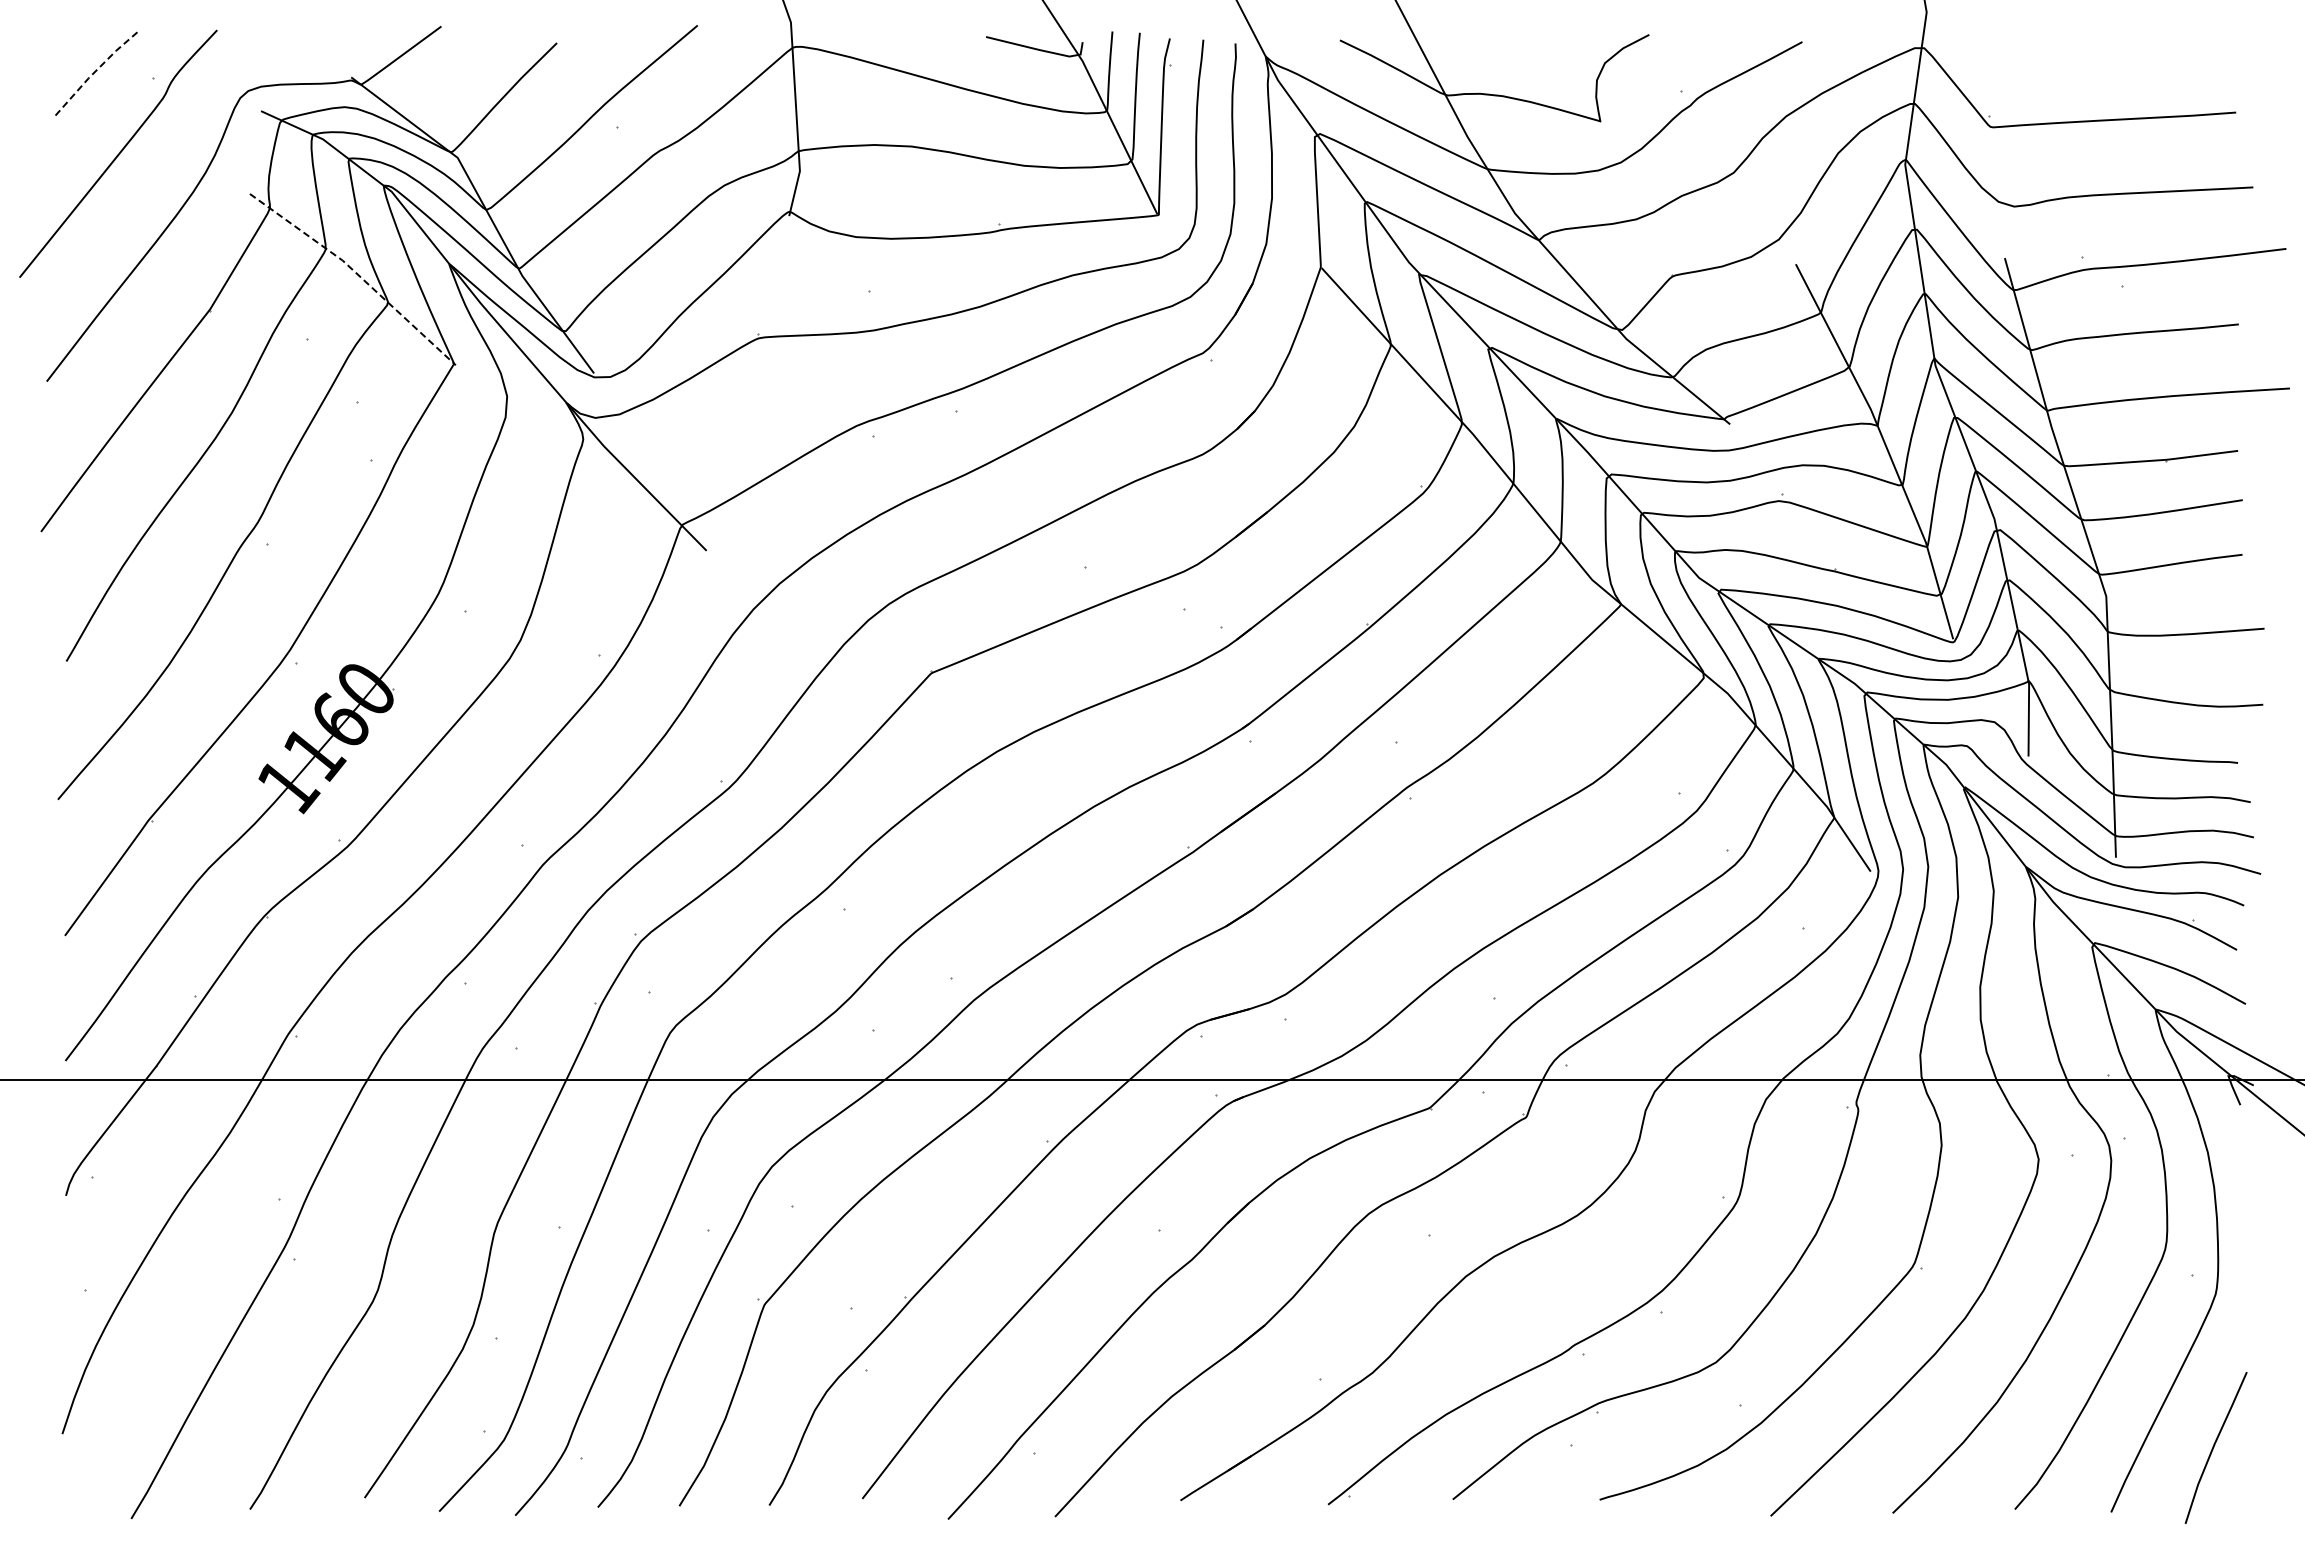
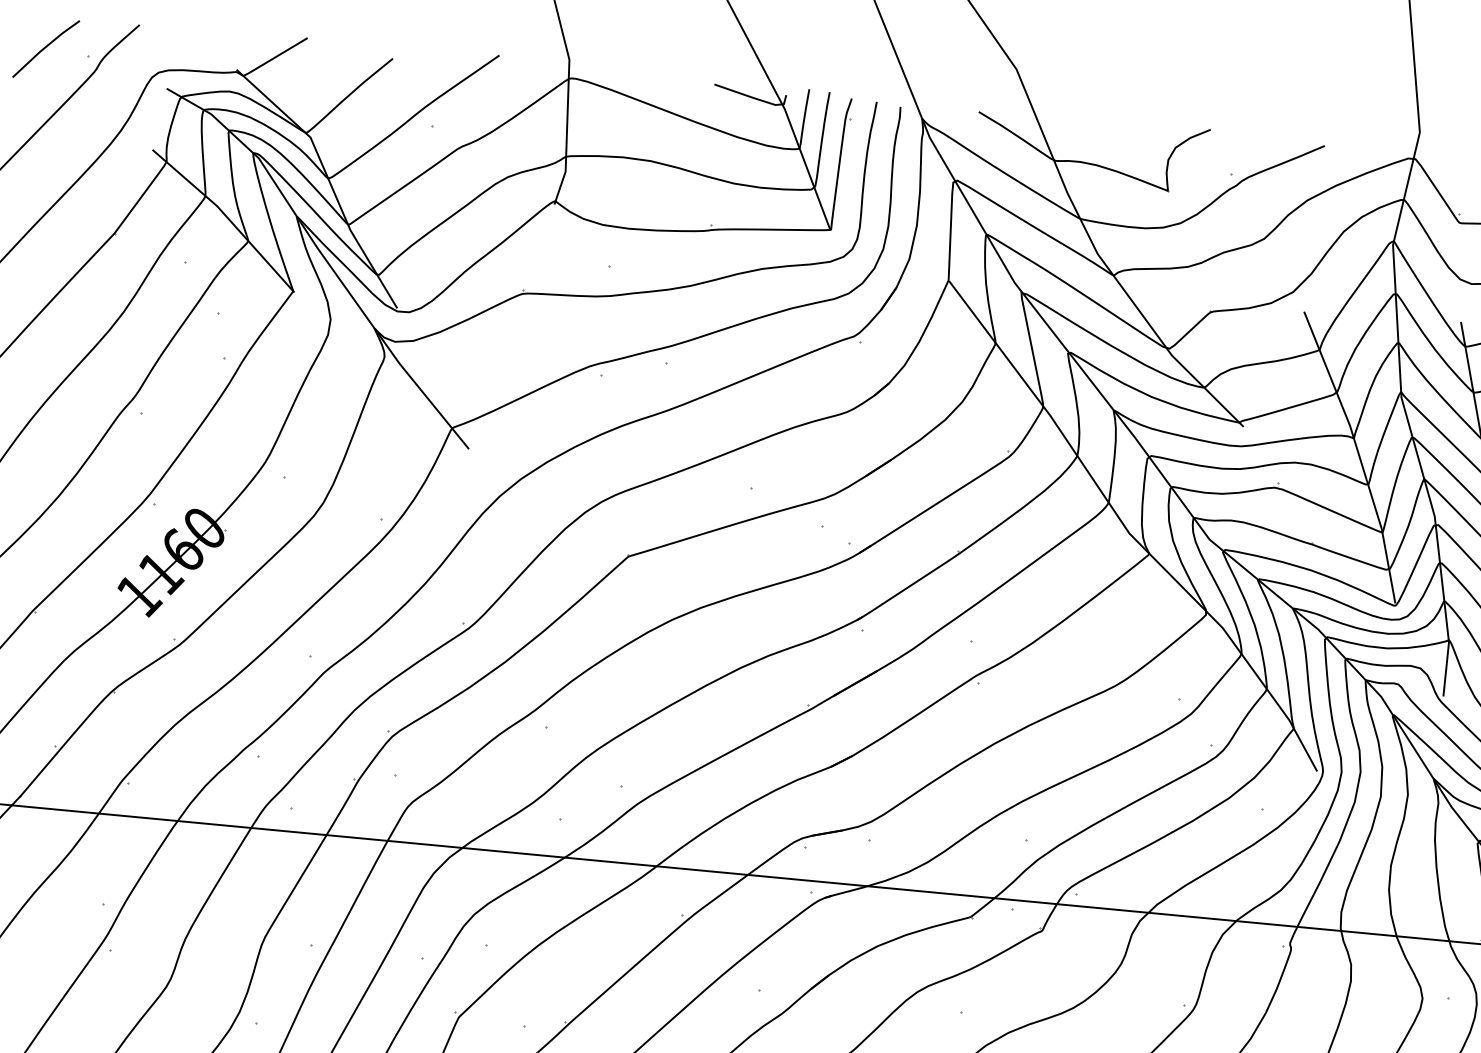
line: (94, 71) -> (44, 47), dashed -> solid
line: (357, 274) -> (227, 217), dashed -> solid

